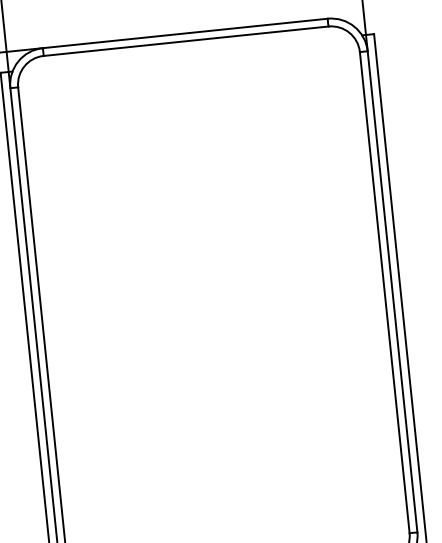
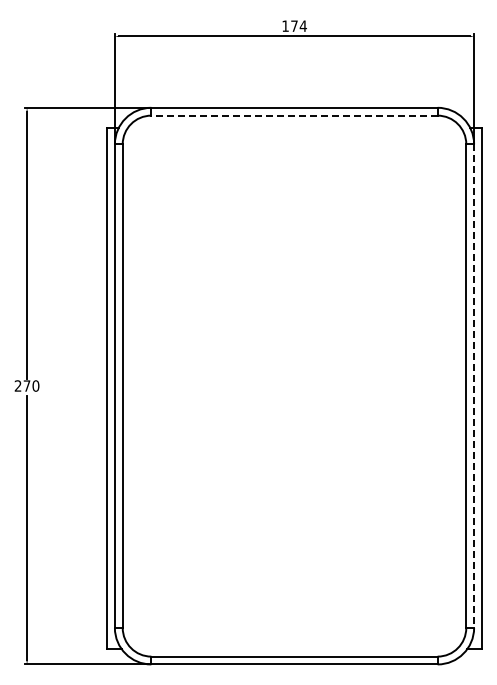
line: (186, 41) -> (294, 115), solid -> dashed
line: (392, 292) -> (474, 386), solid -> dashed

